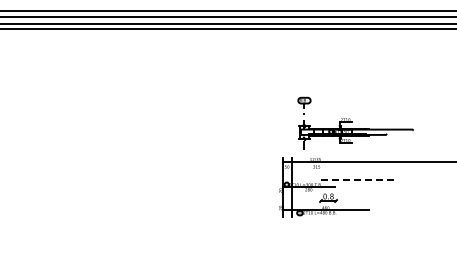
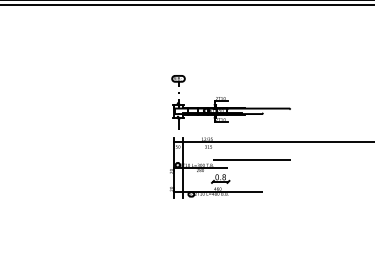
part: (355, 122) -> (230, 101), moved
line: (358, 179) -> (251, 159), dashed -> solid

